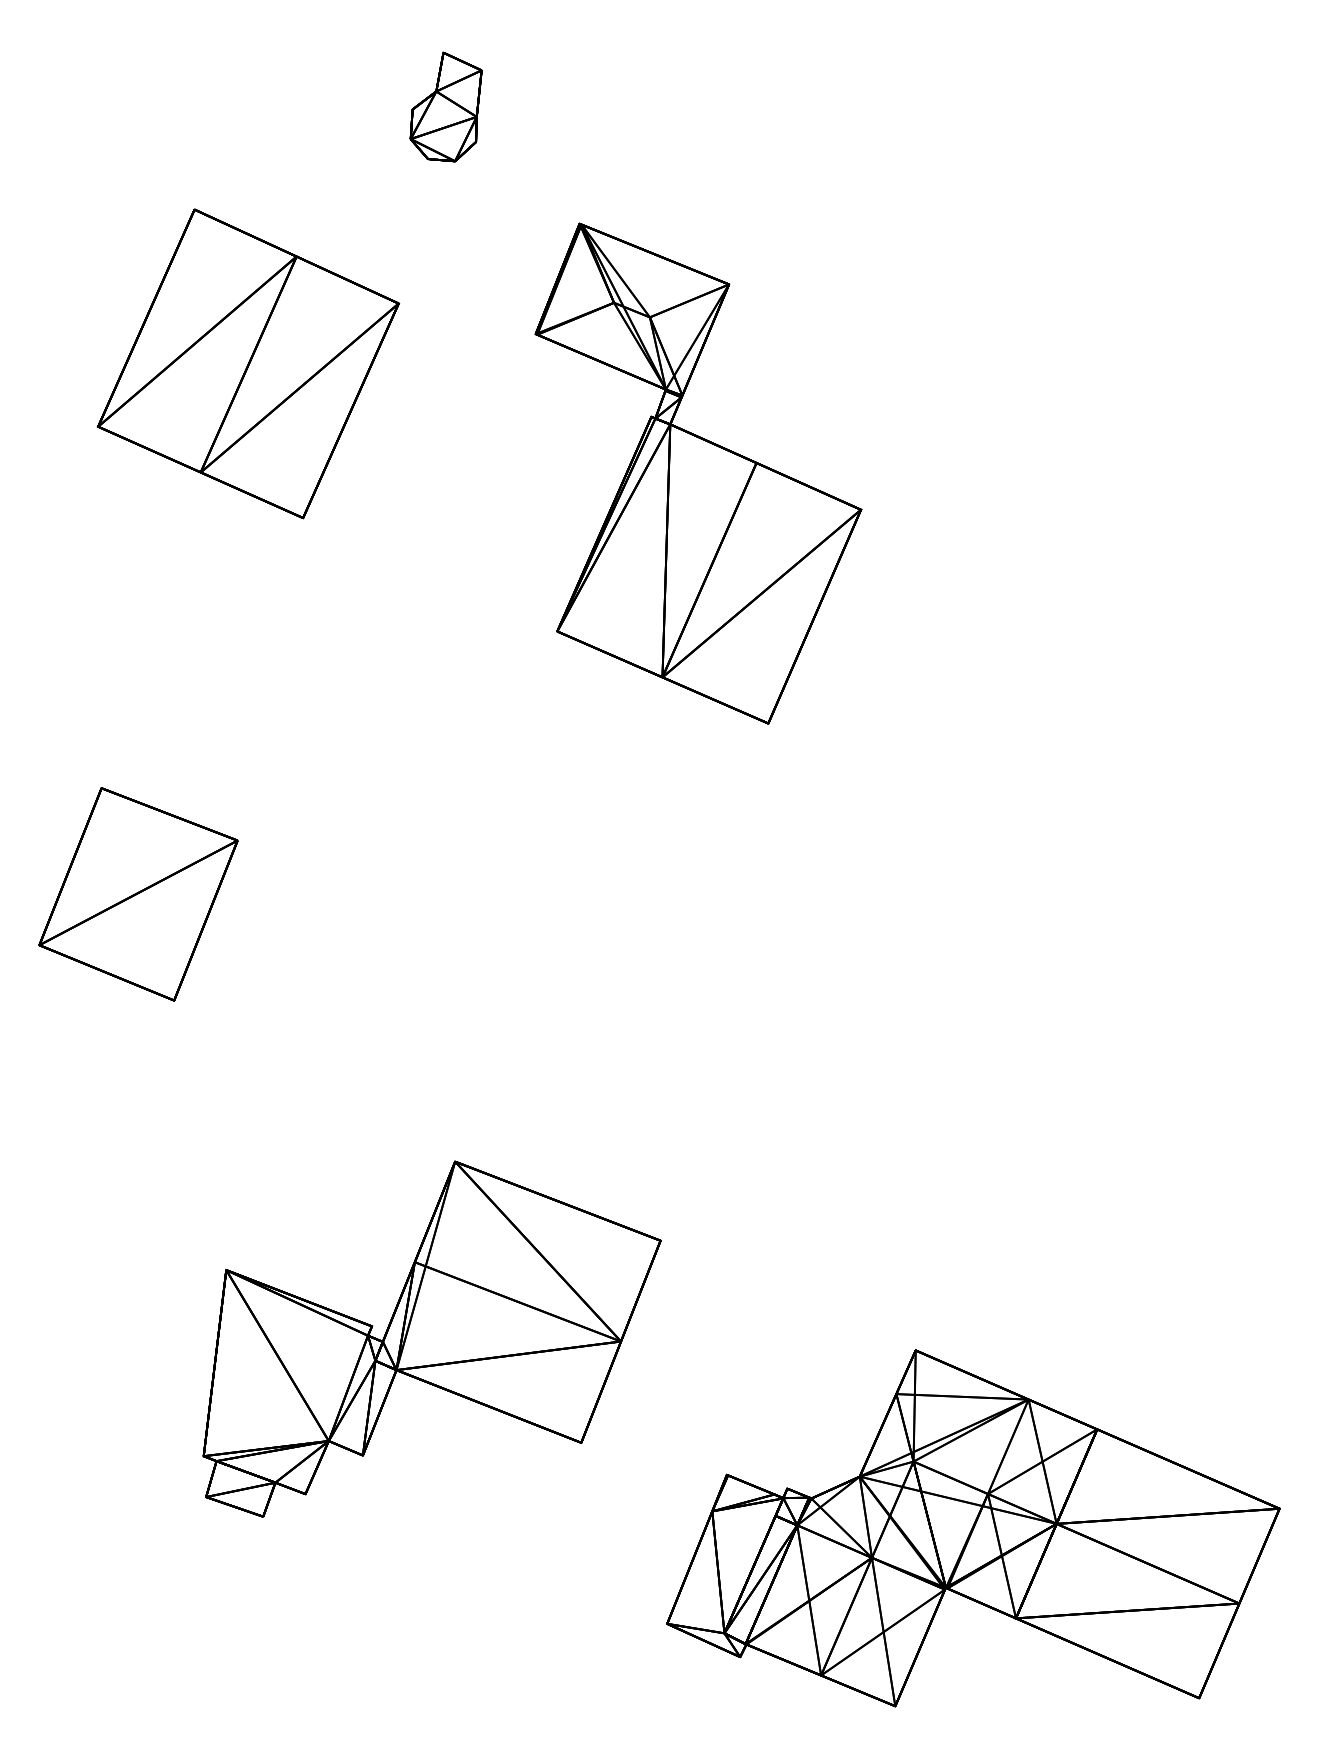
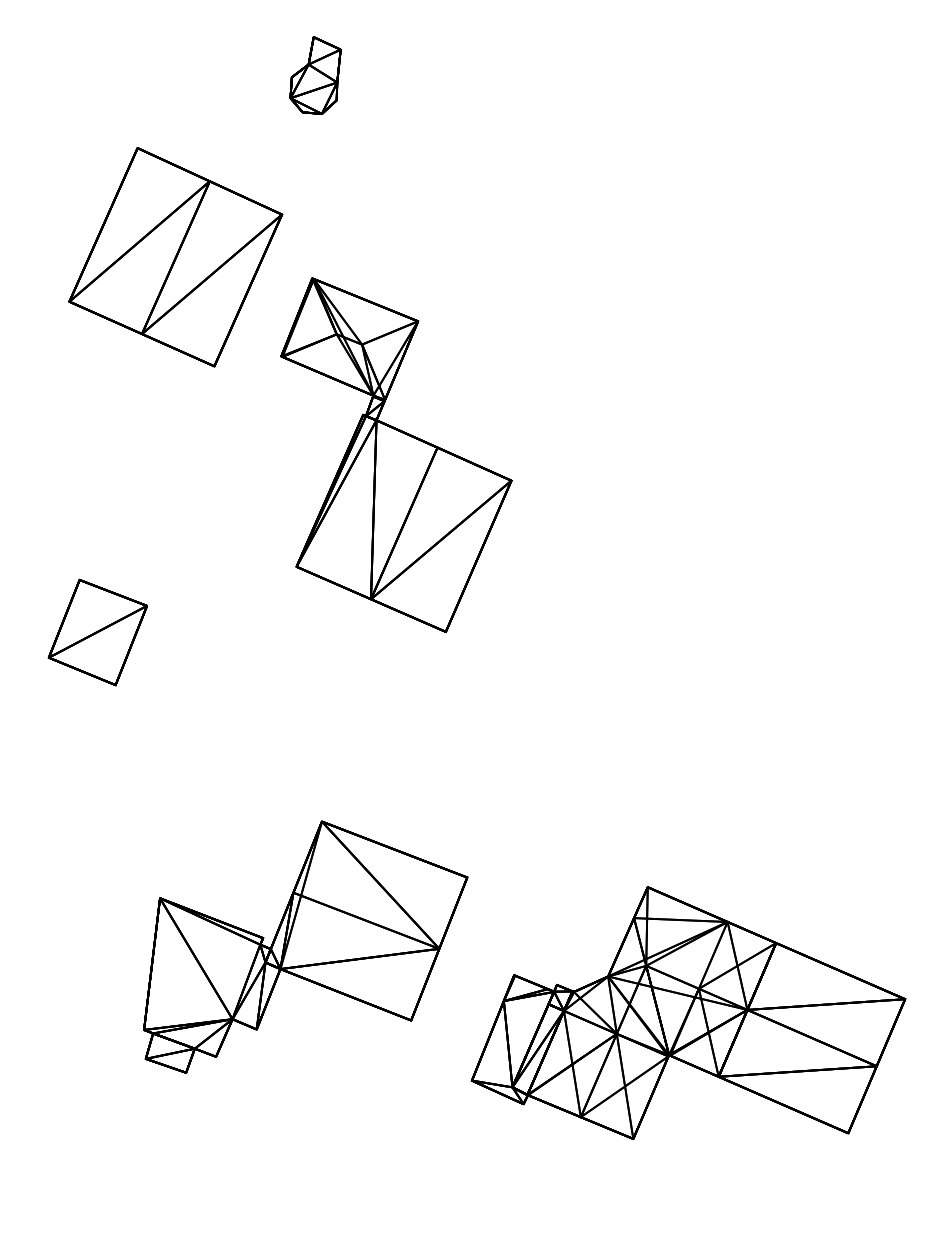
part: (698, 473) -> (396, 455), moved
part: (138, 894) -> (97, 632), size x0.7
part: (973, 1528) -> (688, 1013), moved

